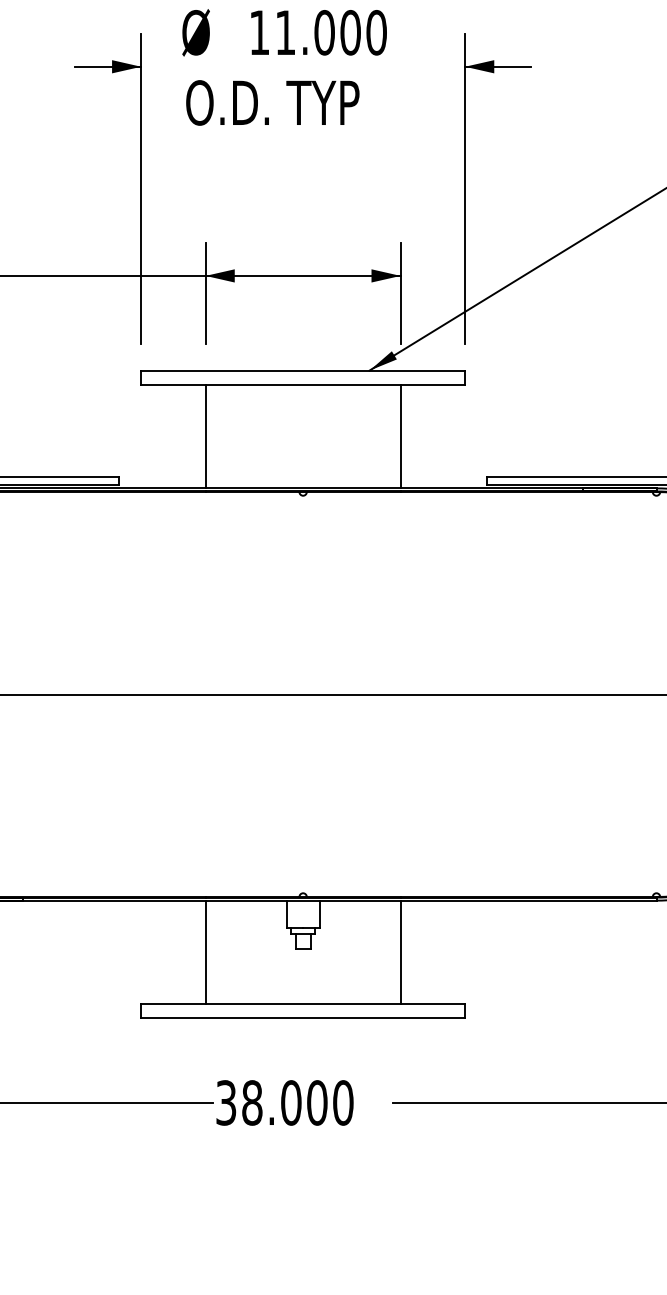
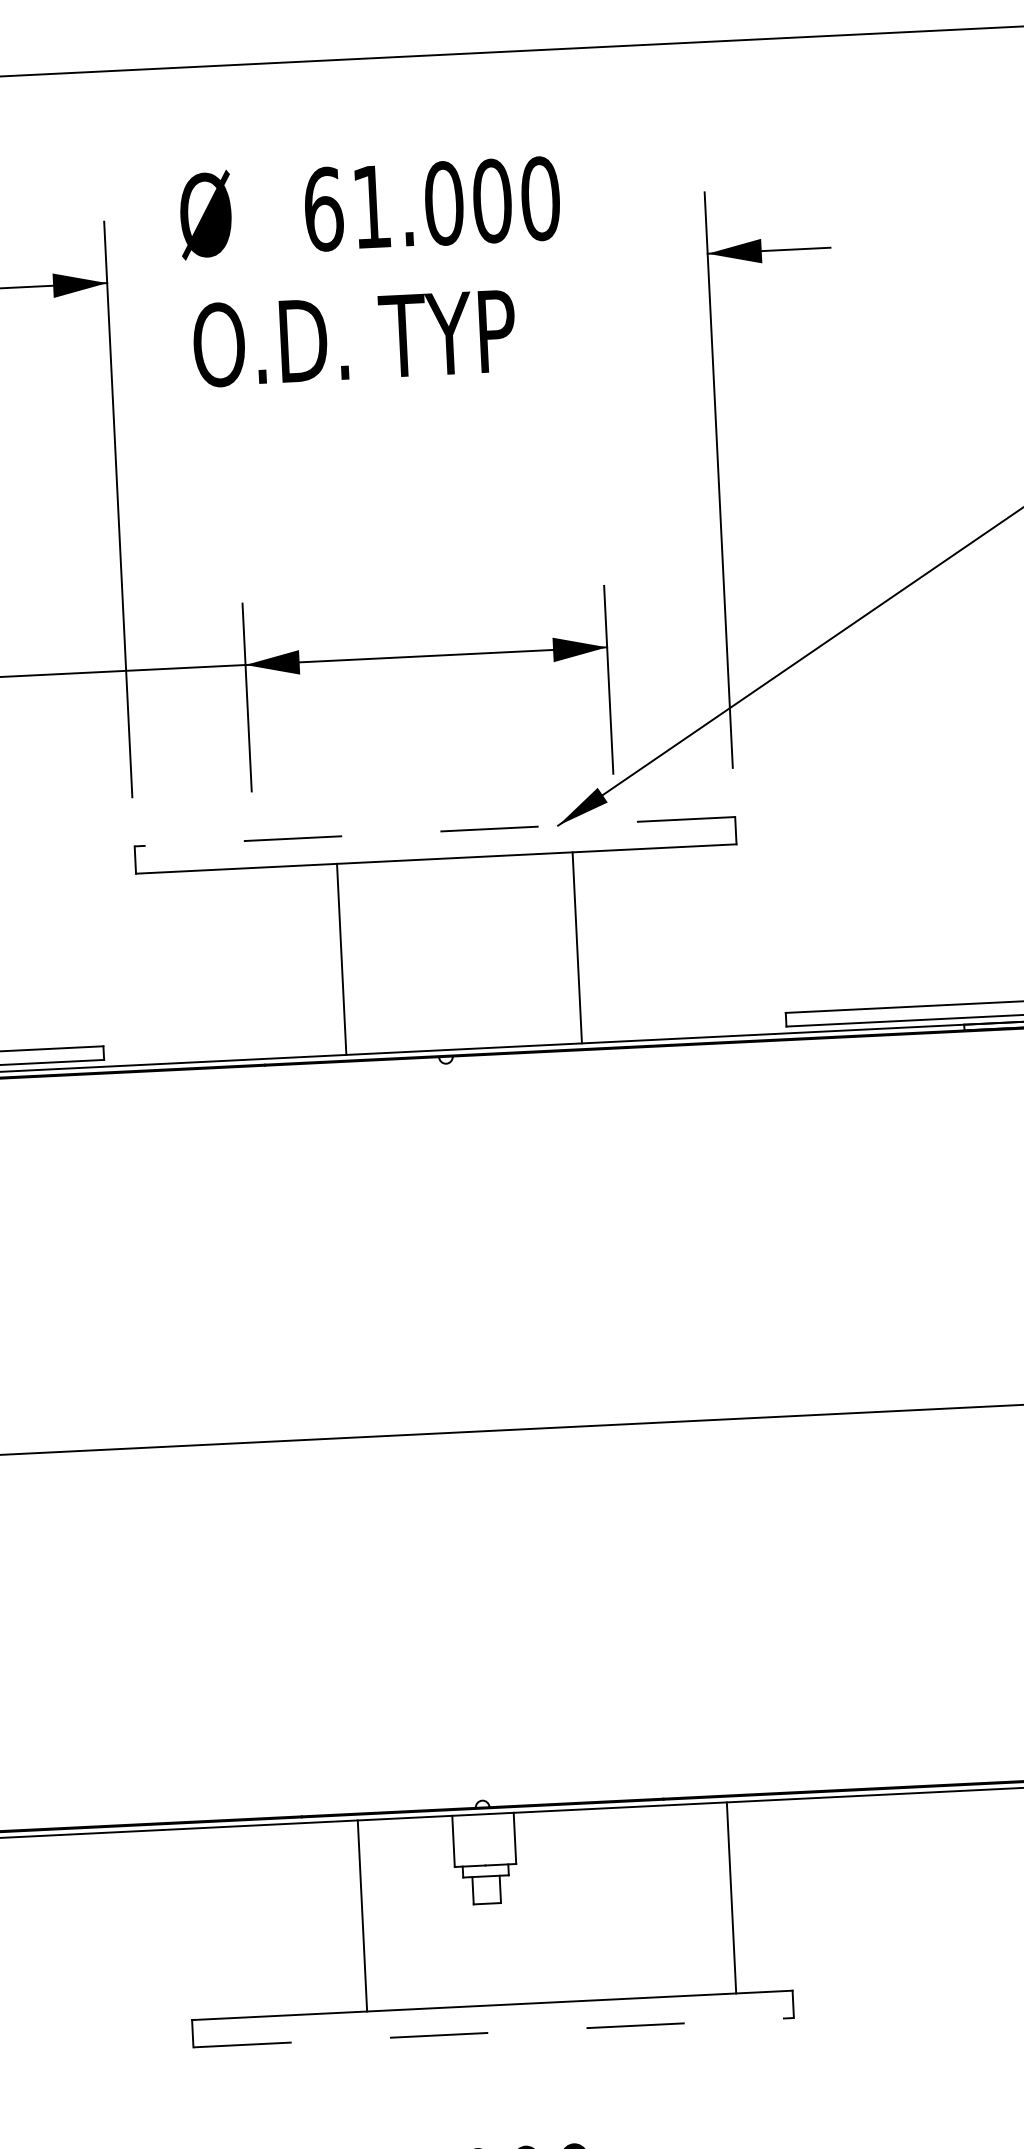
text: (259, 32) -> (323, 208), 11.000 -> 61.000
line: (303, 370) -> (435, 831), solid -> dashed
line: (205, 436) -> (341, 958), moved
line: (400, 436) -> (576, 947), moved
line: (205, 951) -> (362, 1914), moved
line: (400, 951) -> (731, 1896), moved
line: (303, 1018) -> (494, 2032), solid -> dashed

